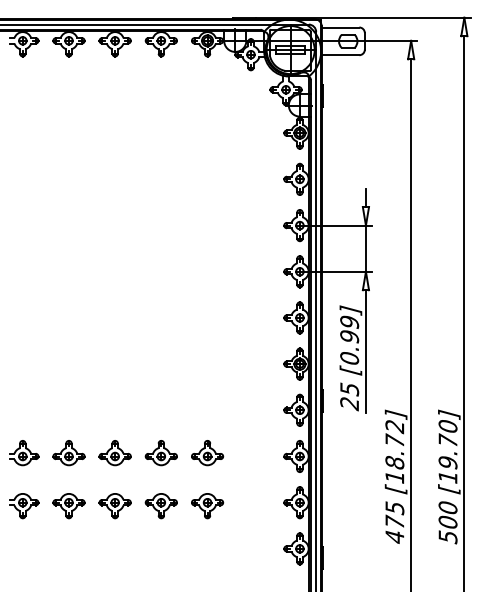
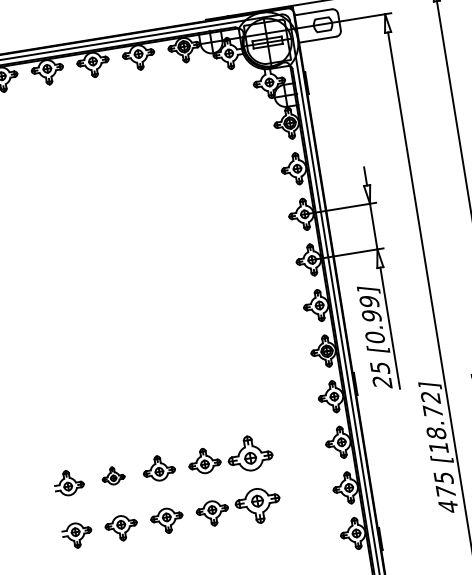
part: (68, 453) -> (112, 476), size x0.7
part: (207, 453) -> (250, 454), size x1.4
part: (207, 506) -> (258, 506), size x1.4

